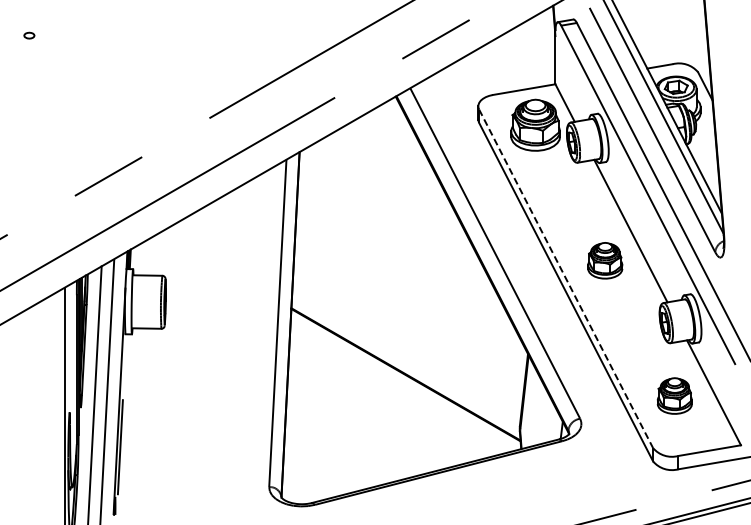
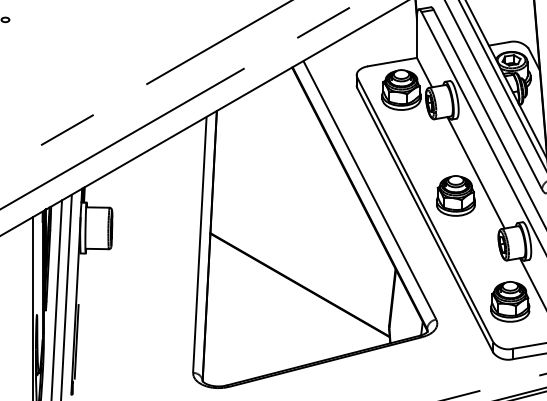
part: (605, 260) -> (456, 195), size x1.43
line: (566, 279) -> (425, 210), dashed -> solid
part: (674, 395) -> (510, 301), size x1.43

